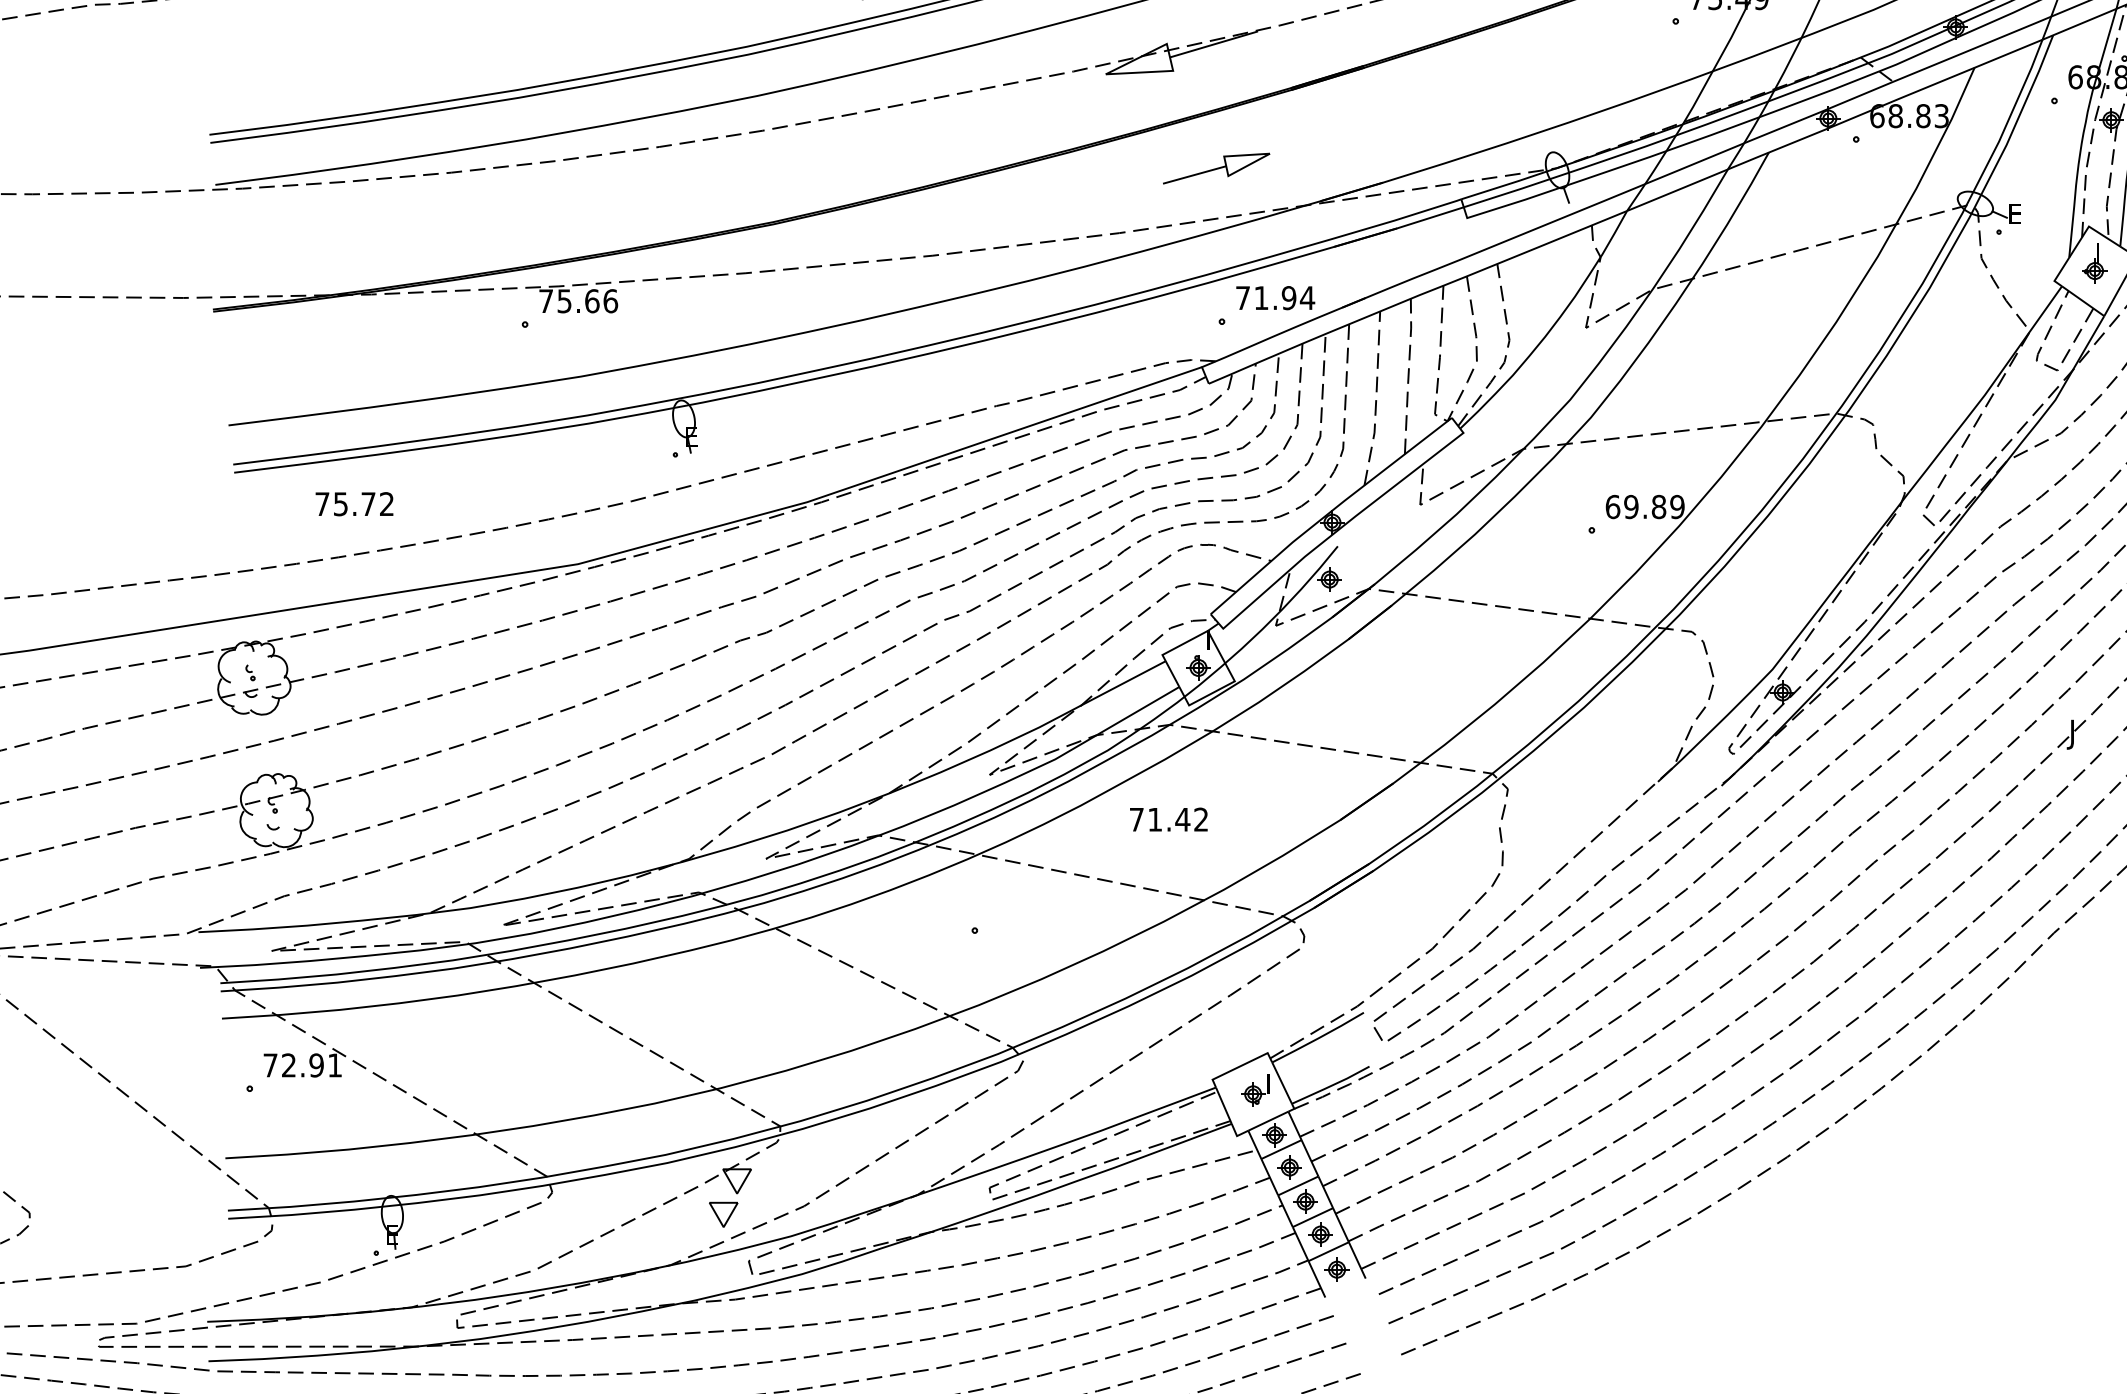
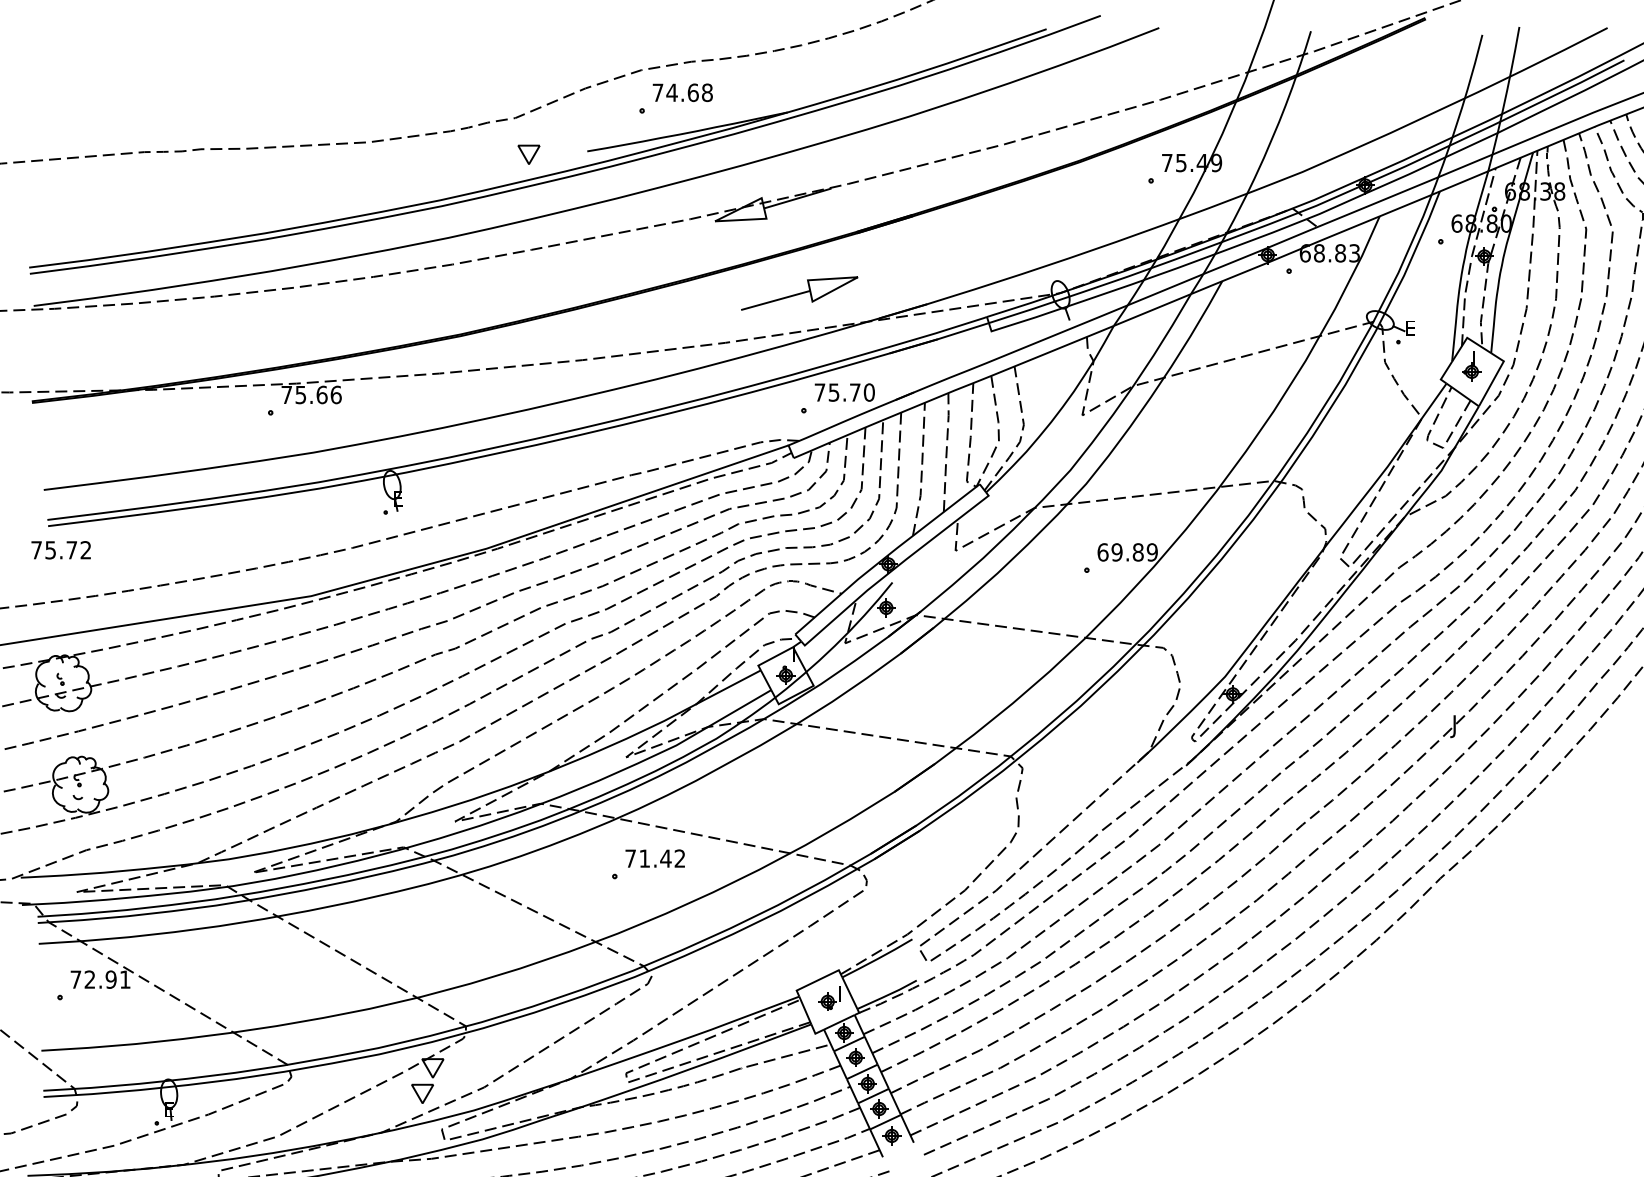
part: (1216, 168) -> (799, 293), size x1.43
text: (1284, 297) -> (851, 392), 71.94 -> 75.70
text: (353, 504) -> (60, 550), moved
text: (1167, 819) -> (654, 858), moved

